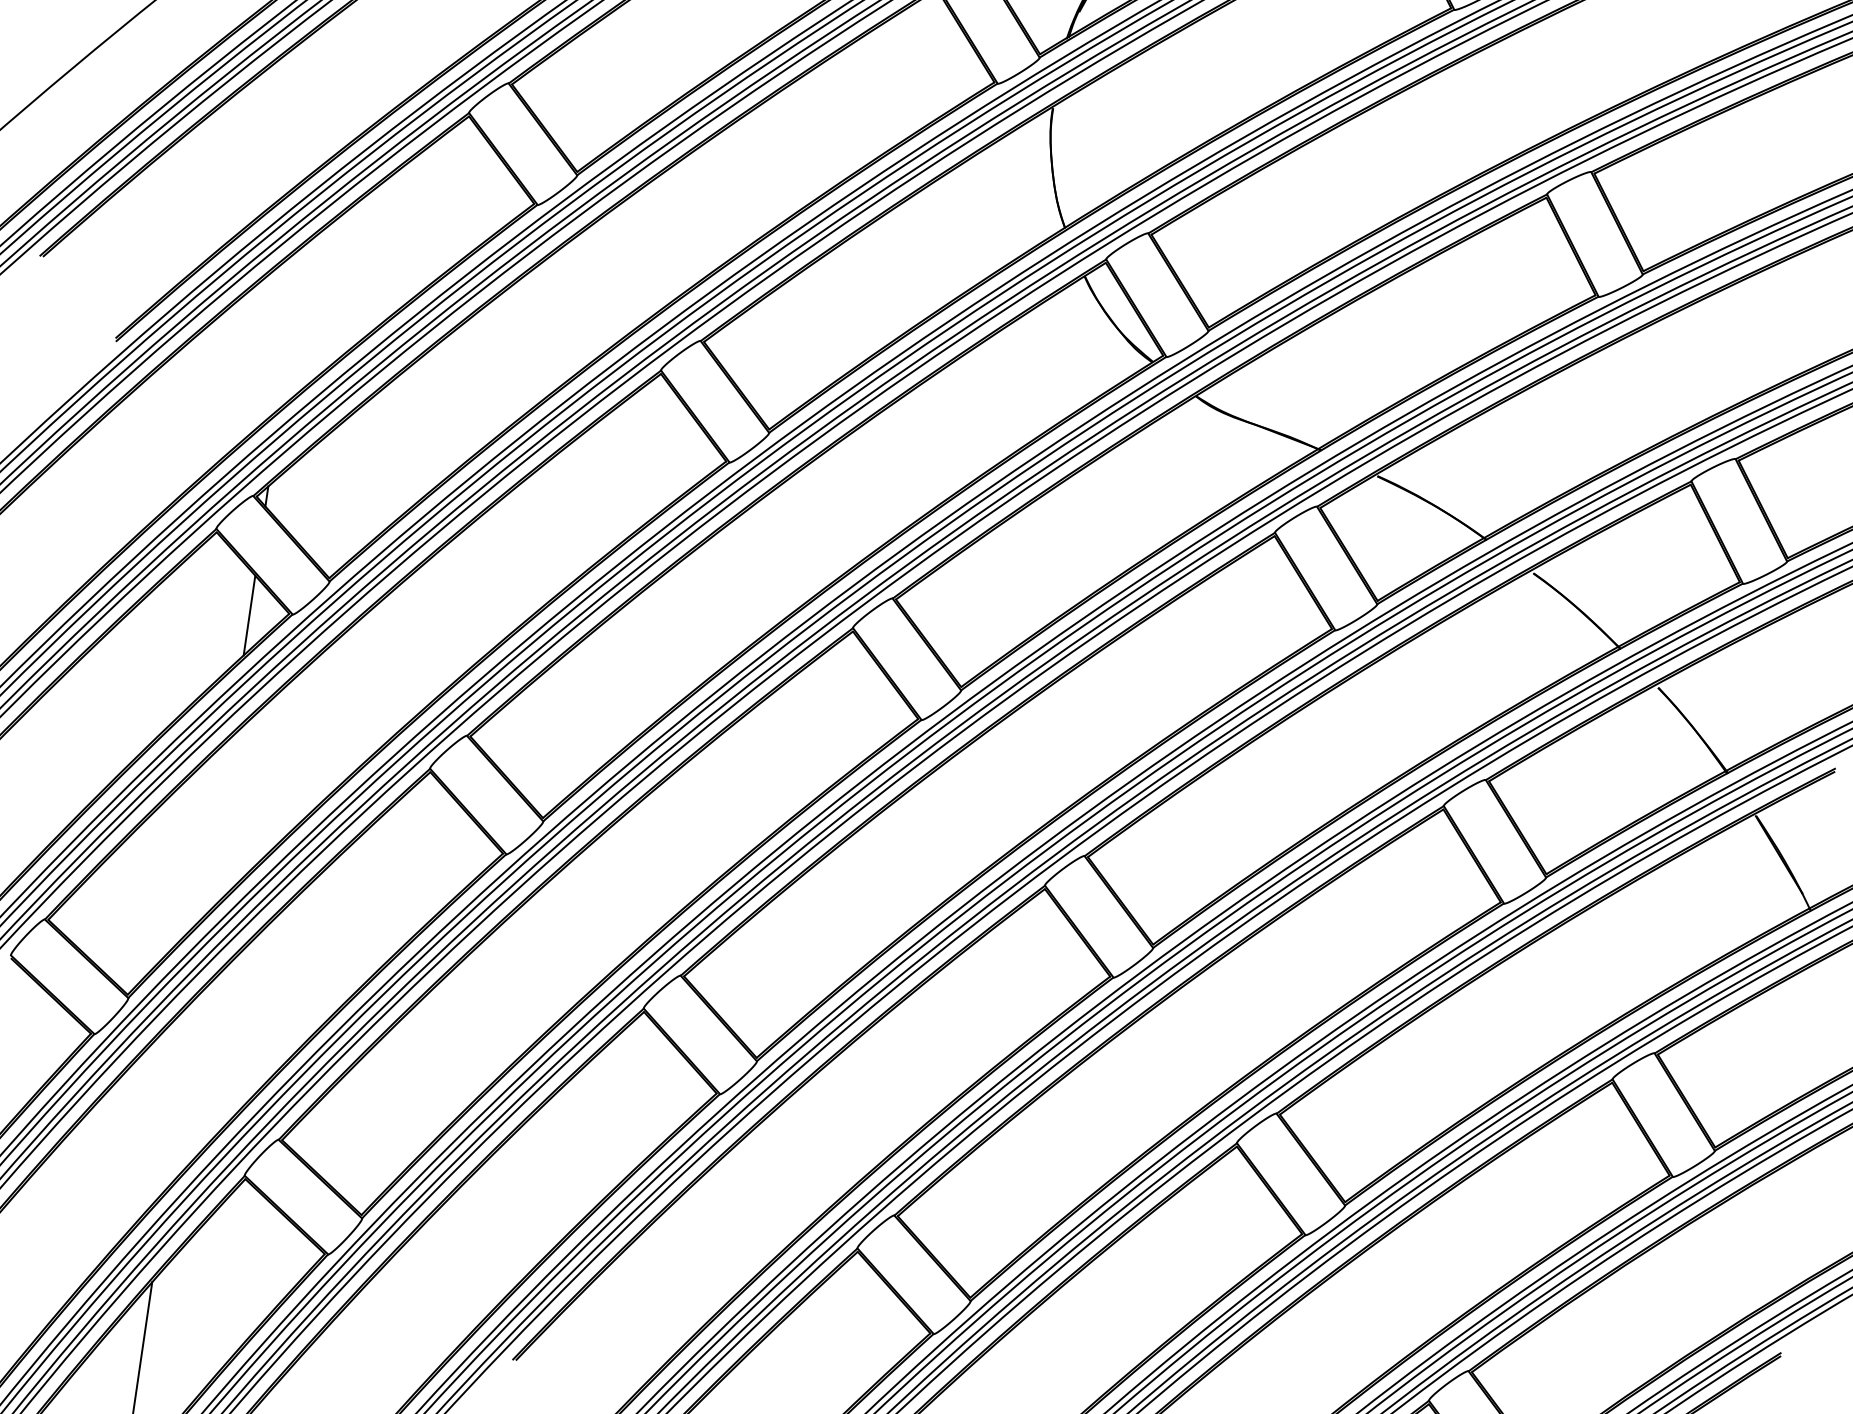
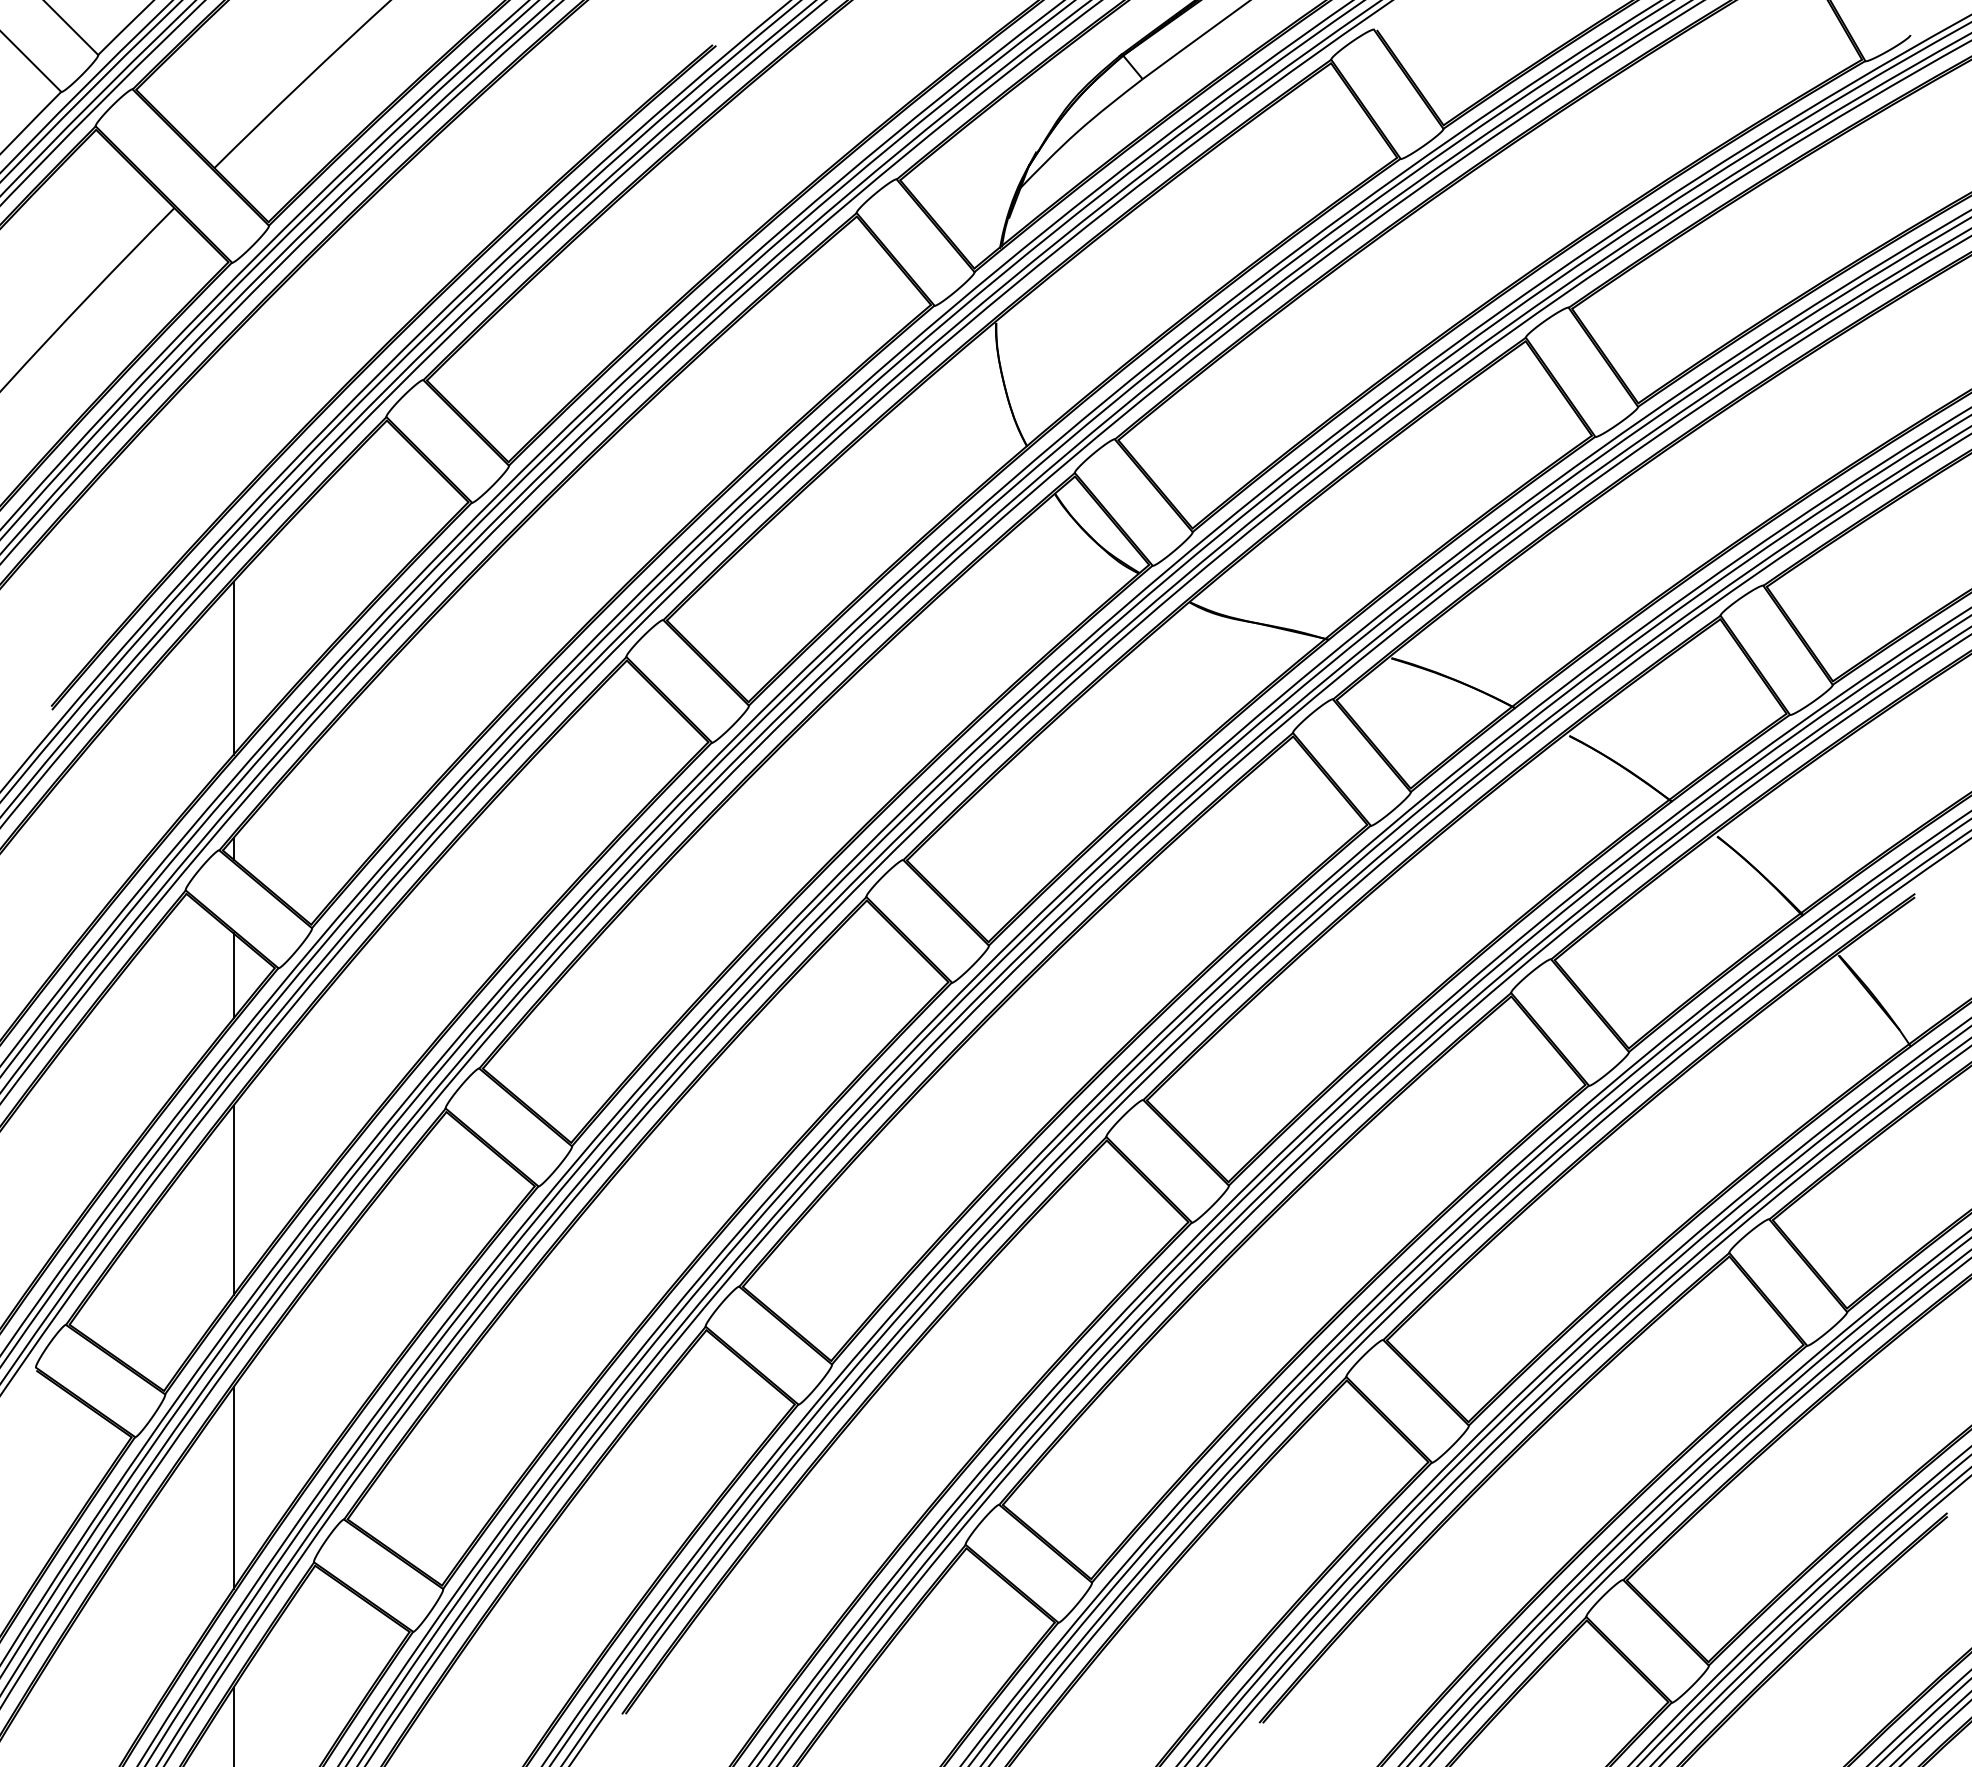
line: (291, 326) -> (233, 667), added
line: (218, 825) -> (233, 1200), added
line: (179, 1094) -> (233, 1487), added

